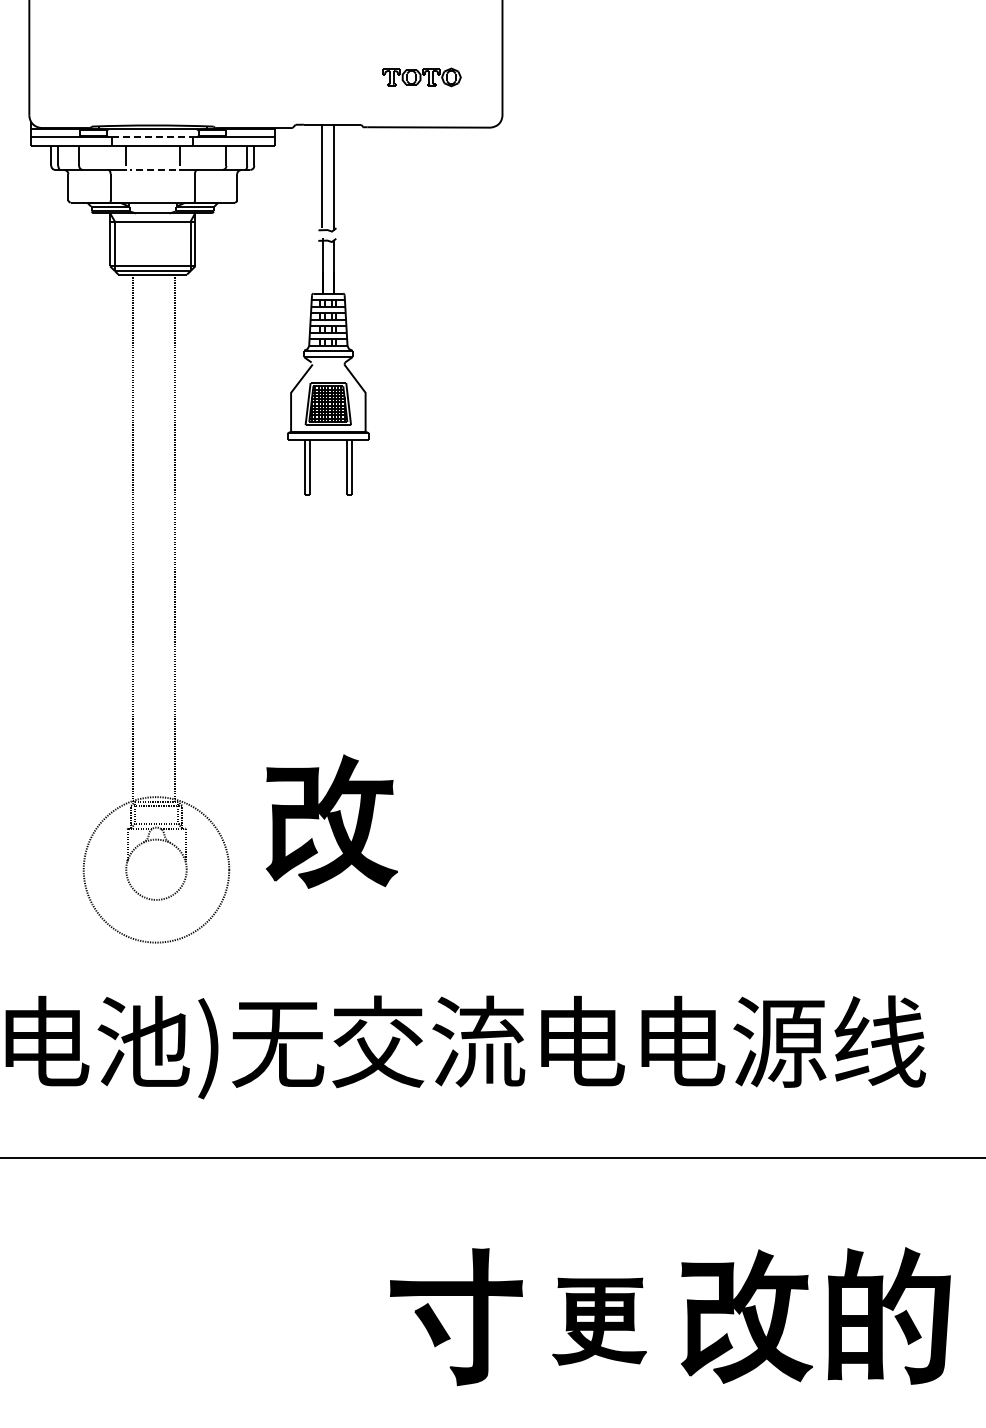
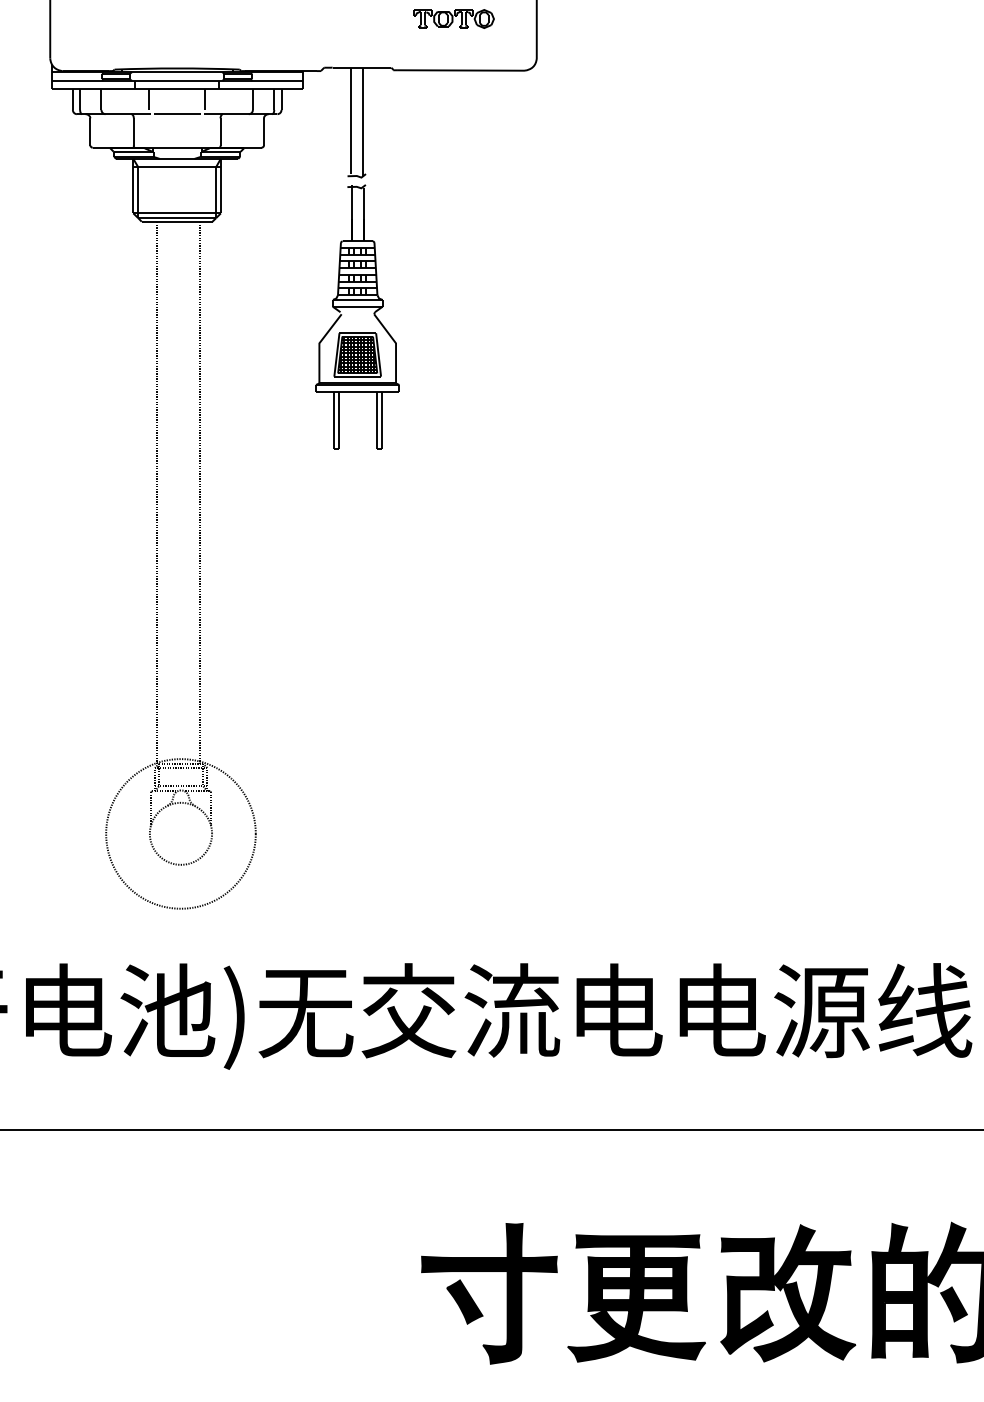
line: (152, 137) -> (176, 80), dashed -> solid
line: (152, 170) -> (176, 114), dashed -> solid
part: (331, 821) -> (360, 784), removed
part: (599, 1321) -> (636, 1298), size x1.43

